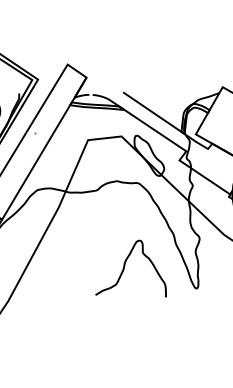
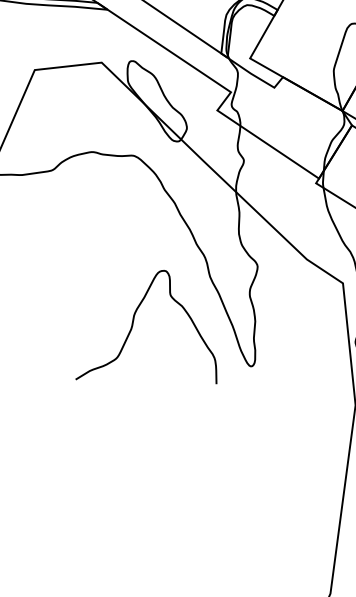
curve: (125, 266) -> (135, 322), moved

